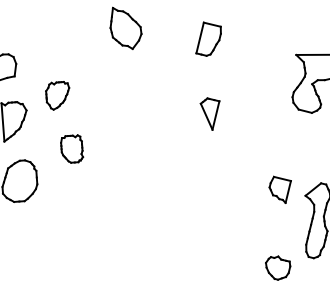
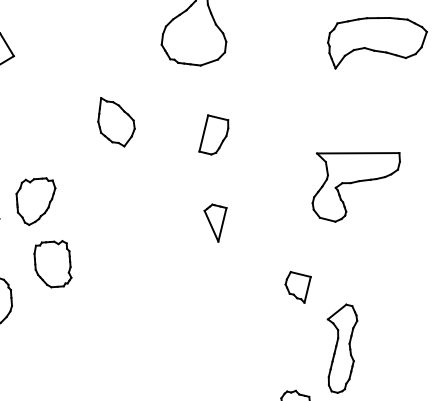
part: (57, 95) -> (35, 201), size x1.43
part: (71, 149) -> (52, 264), size x1.43
part: (279, 189) -> (297, 287), moved

